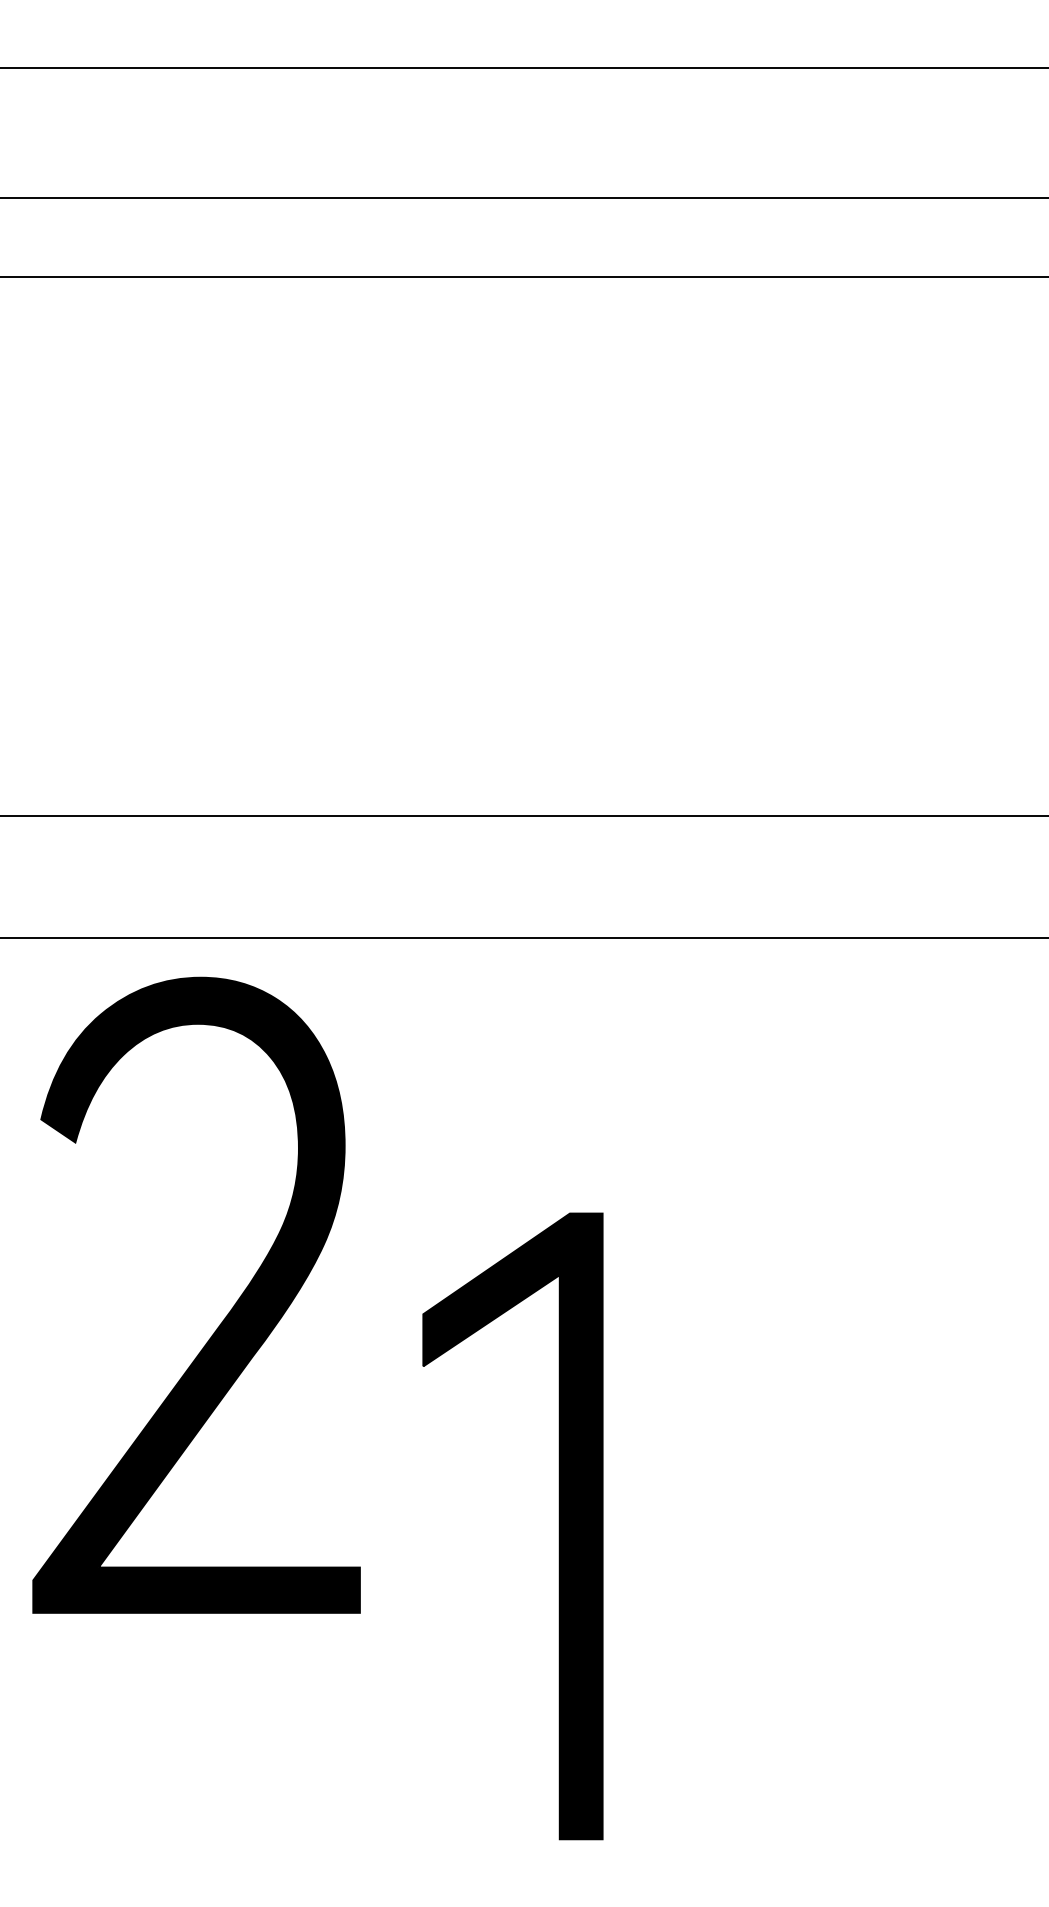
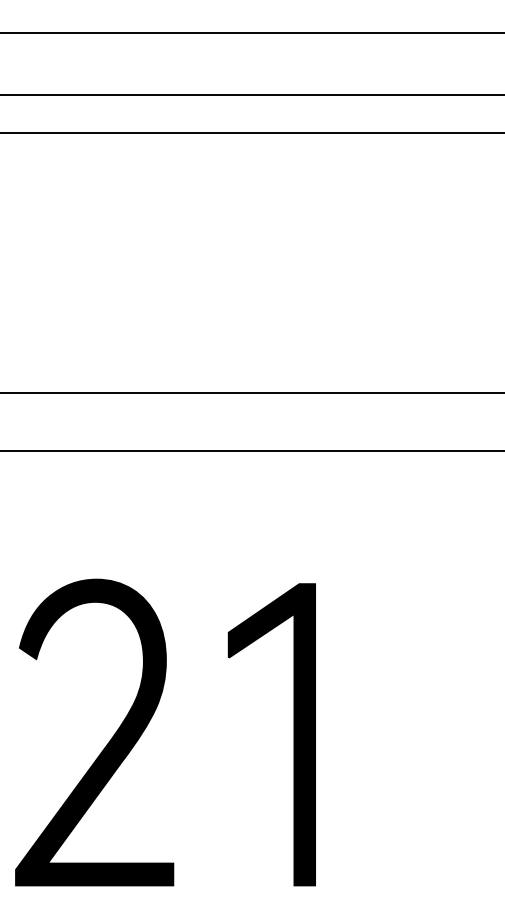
part: (221, 1320) -> (106, 744), moved
part: (557, 1525) -> (293, 734), moved

